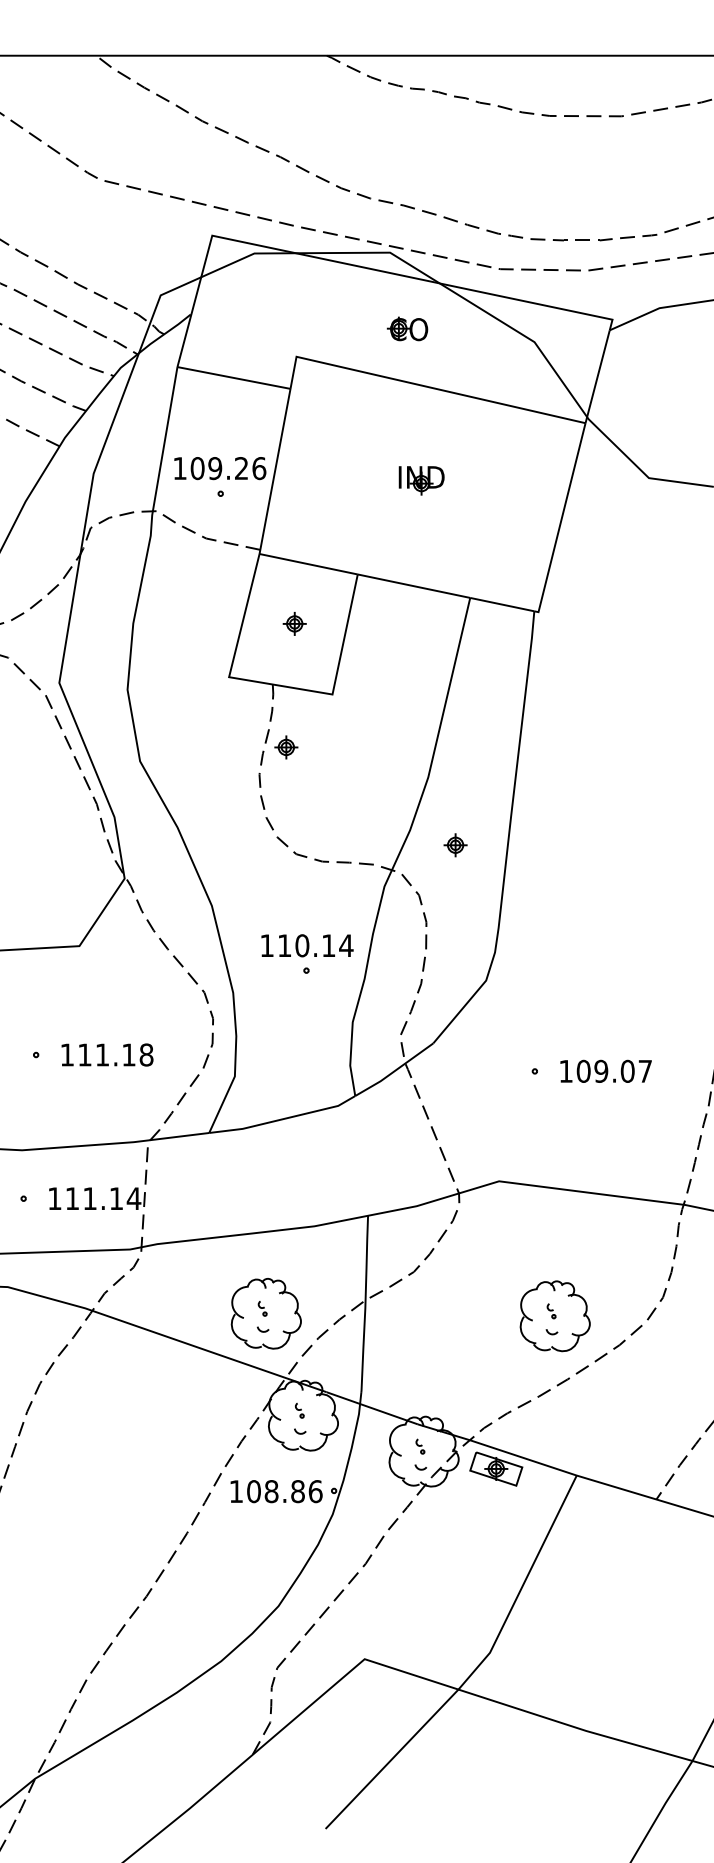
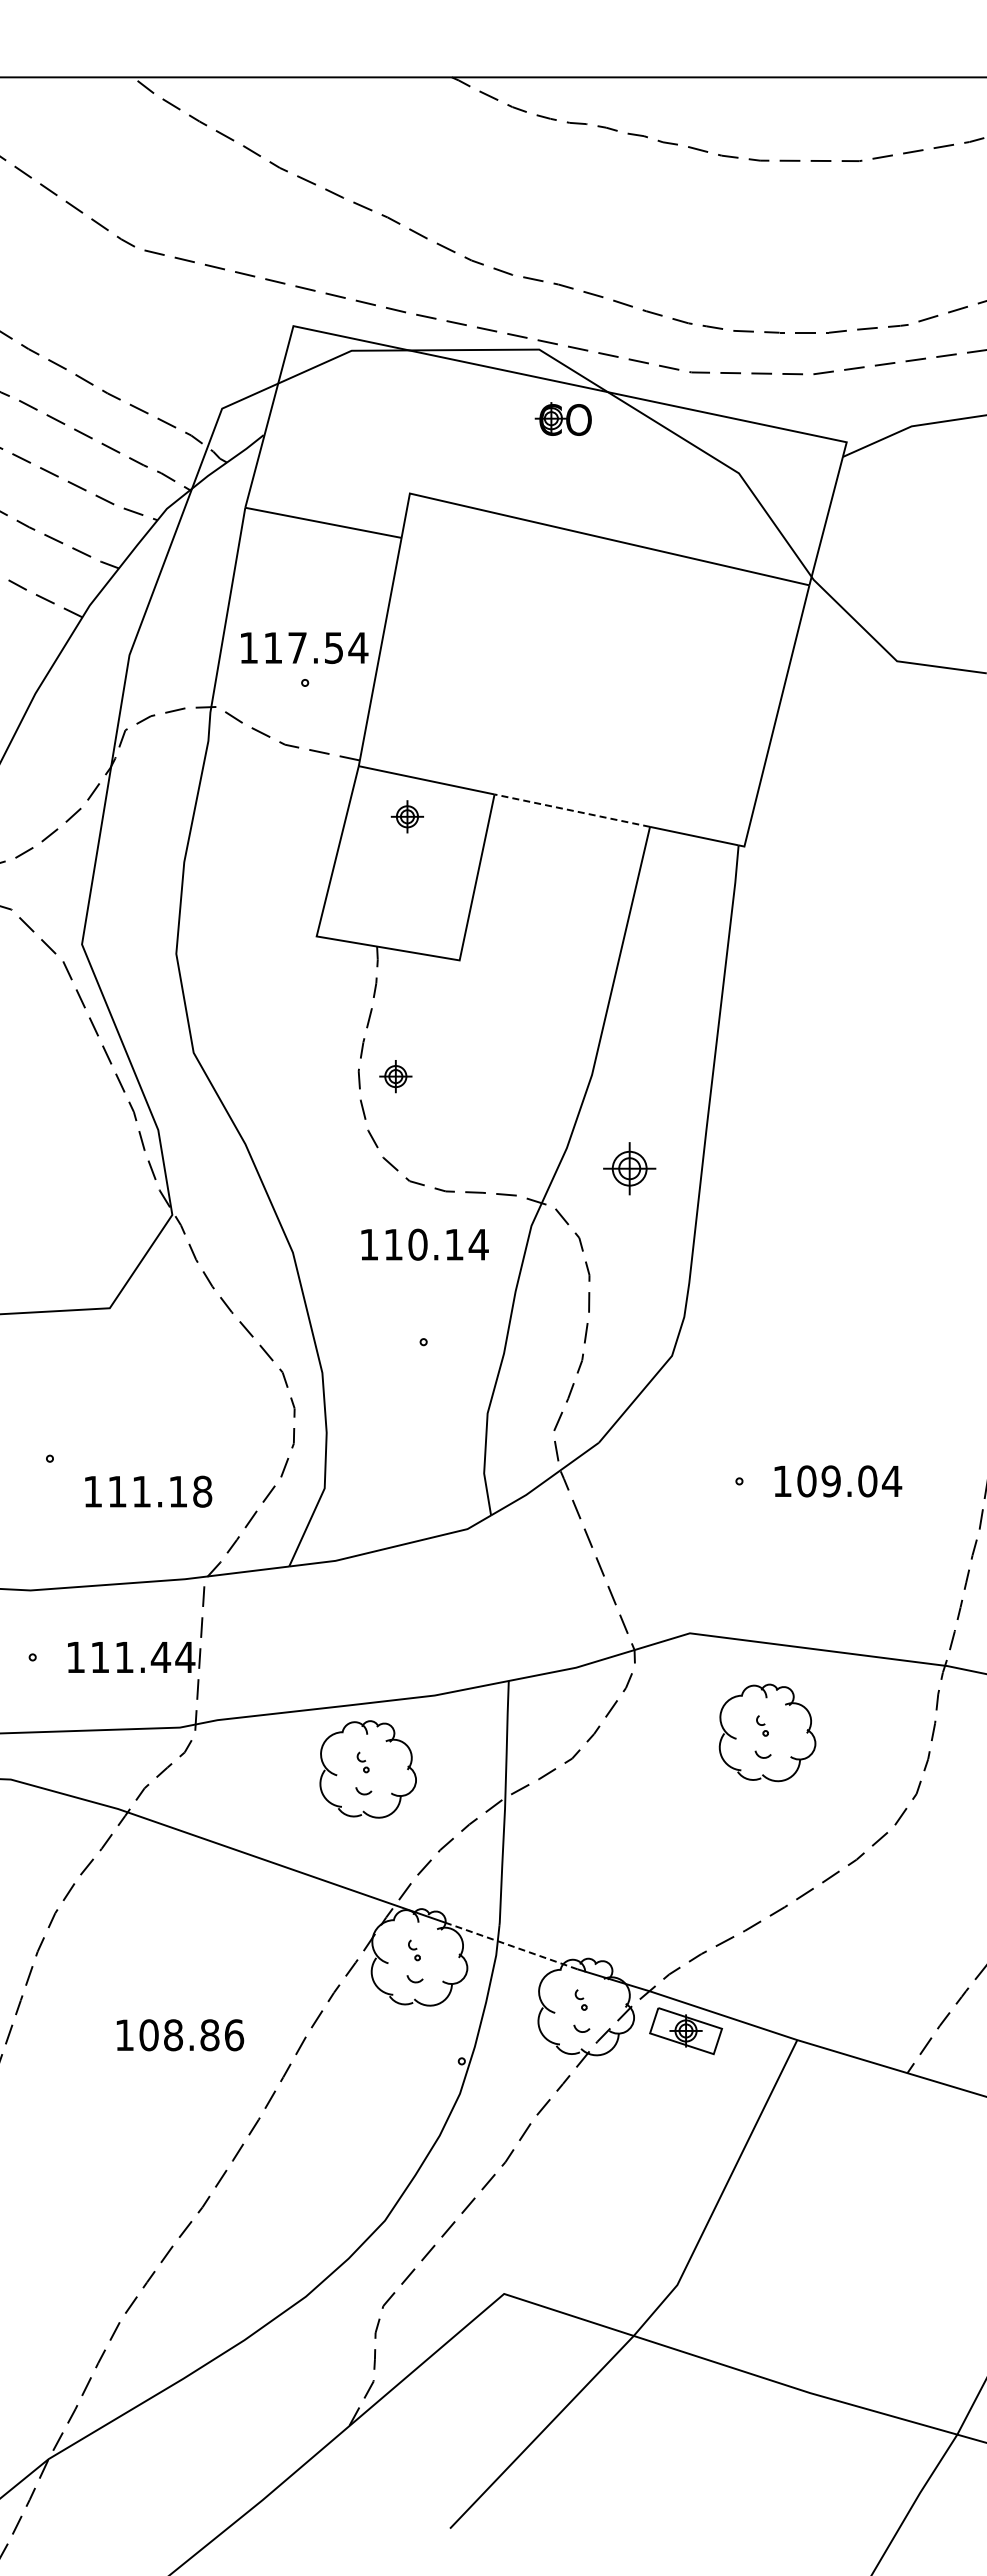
part: (406, 328) -> (562, 418), moved
text: (228, 468) -> (315, 648), 109.26 -> 117.54
part: (421, 480) -> (582, 664), removed
line: (413, 586) -> (571, 810), solid -> dashed
part: (294, 623) -> (406, 816), moved
part: (286, 747) -> (395, 1076), moved
part: (455, 845) -> (629, 1168), size x1.6
text: (307, 945) -> (424, 1244), moved
text: (107, 1054) -> (148, 1491), moved
text: (645, 1071) -> (892, 1481), 109.07 -> 109.04
text: (116, 1198) -> (160, 1657), 111.14 -> 111.44
part: (265, 1313) -> (367, 1769), moved
part: (555, 1315) -> (767, 1732), moved
line: (372, 1408) -> (514, 1947), solid -> dashed
text: (276, 1491) -> (180, 2035), moved

